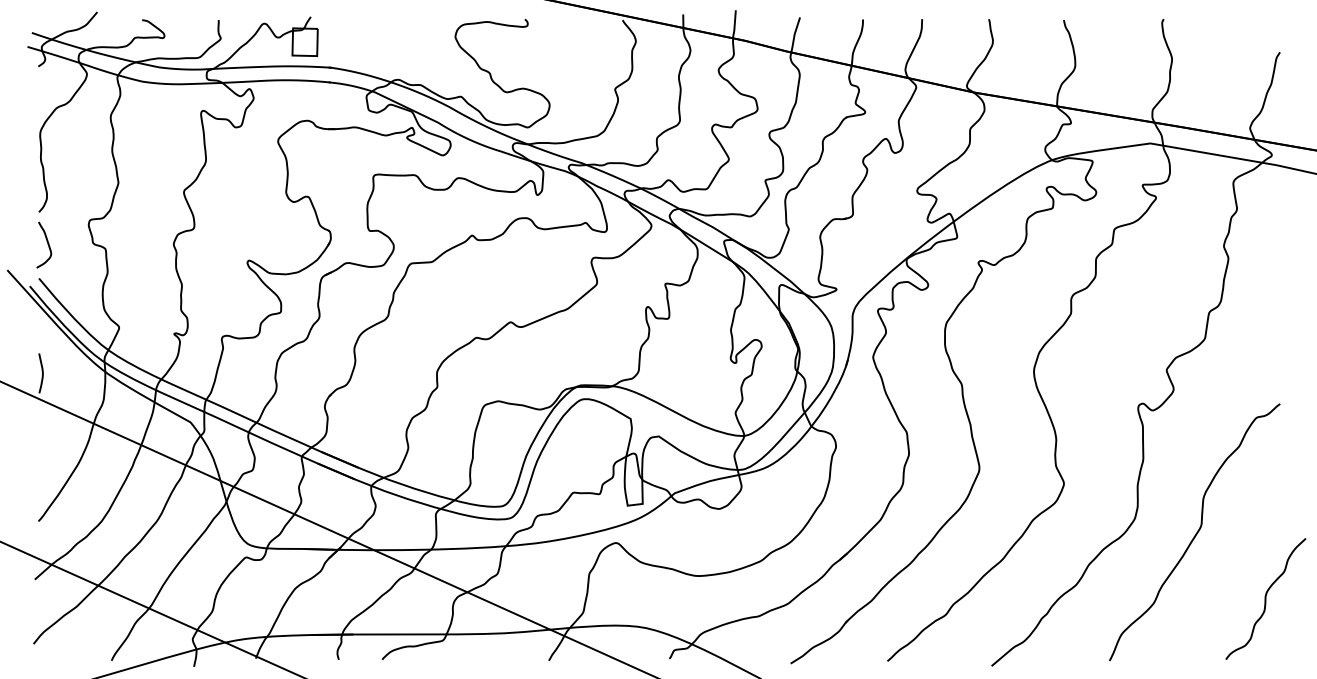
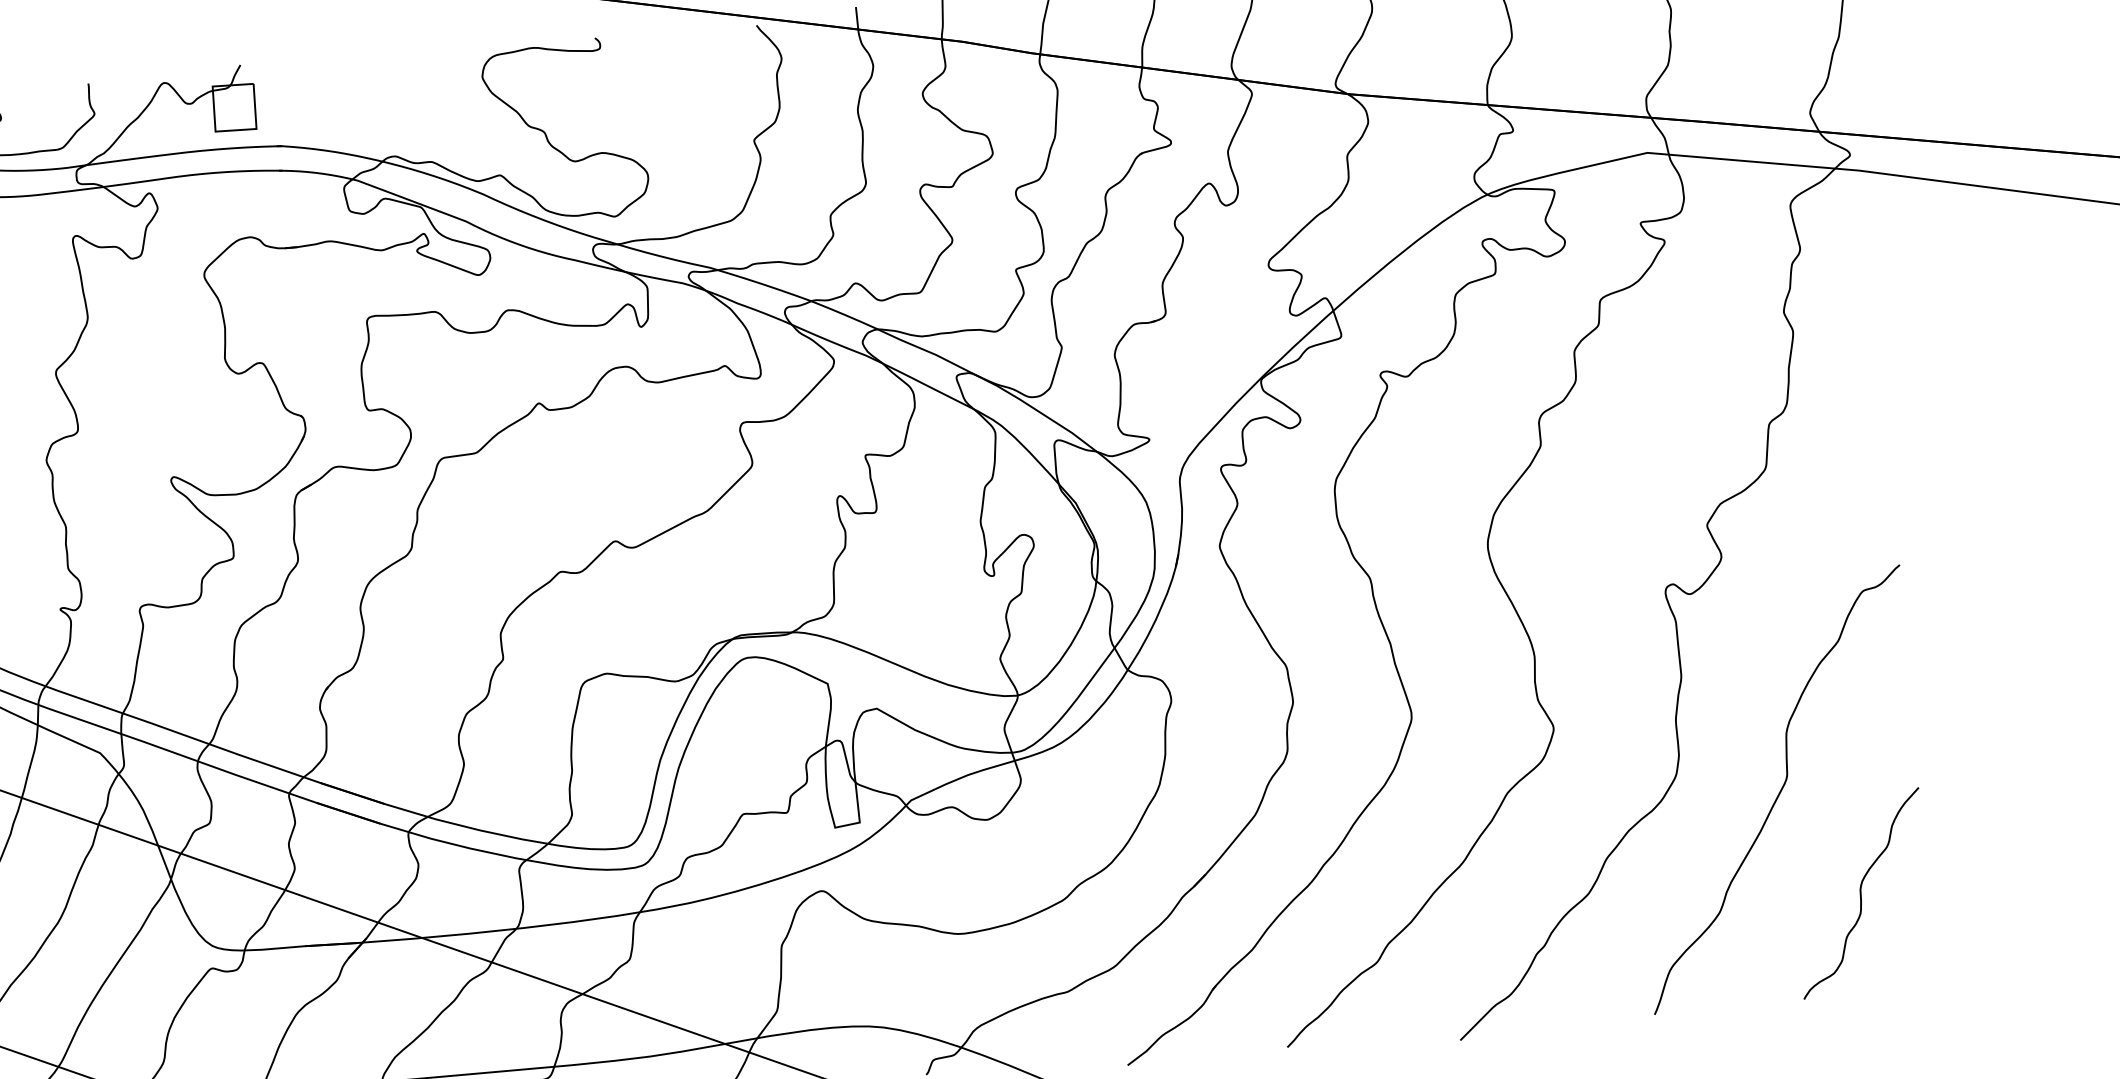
curve: (1265, 598) -> (1860, 892), moved

